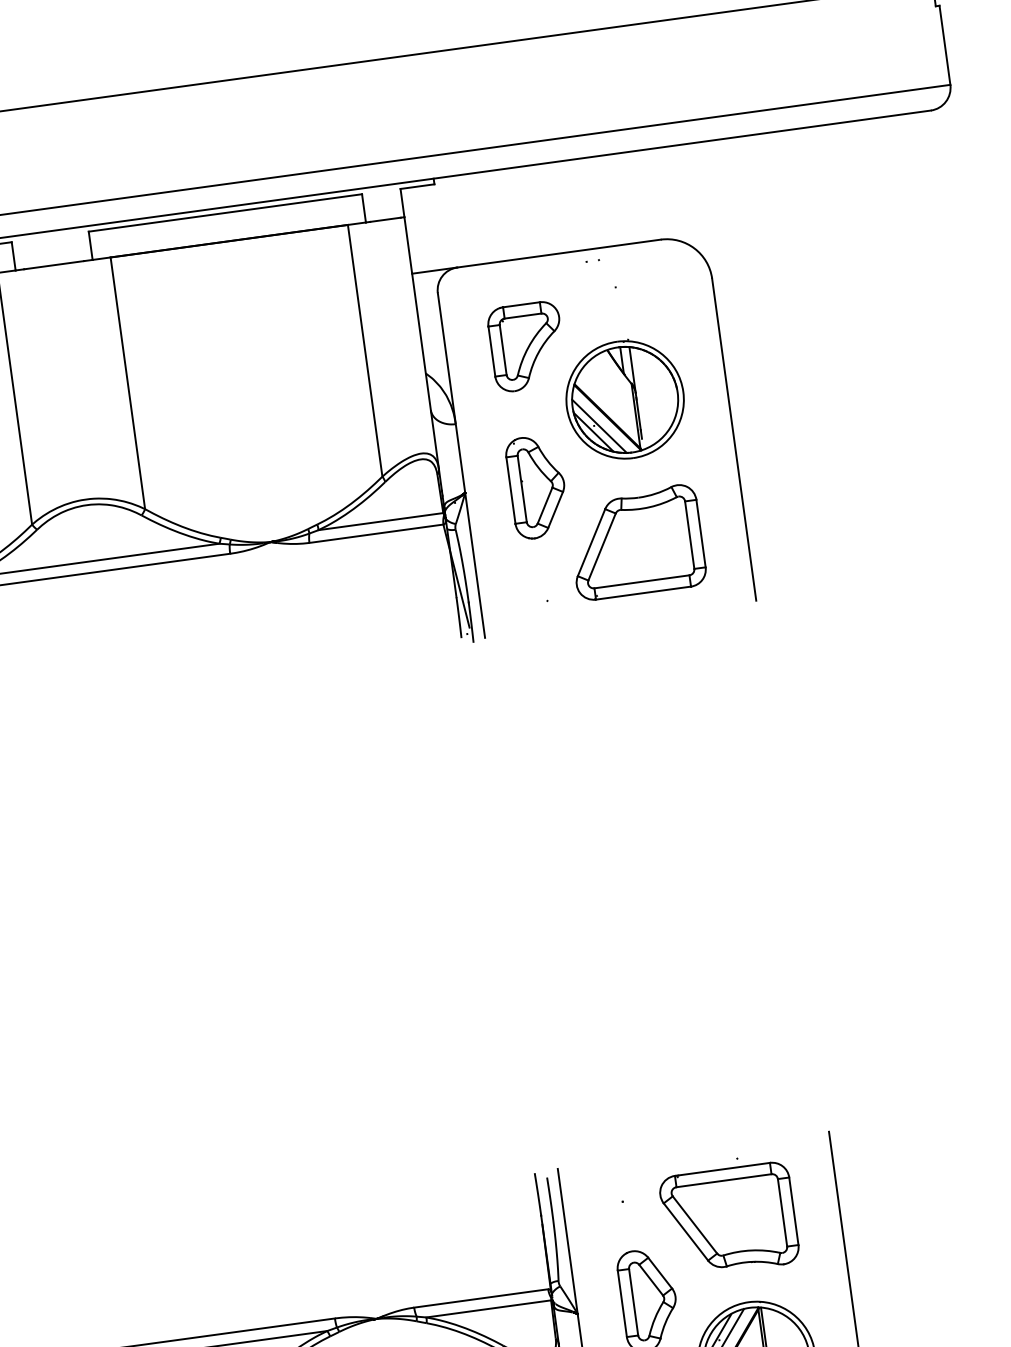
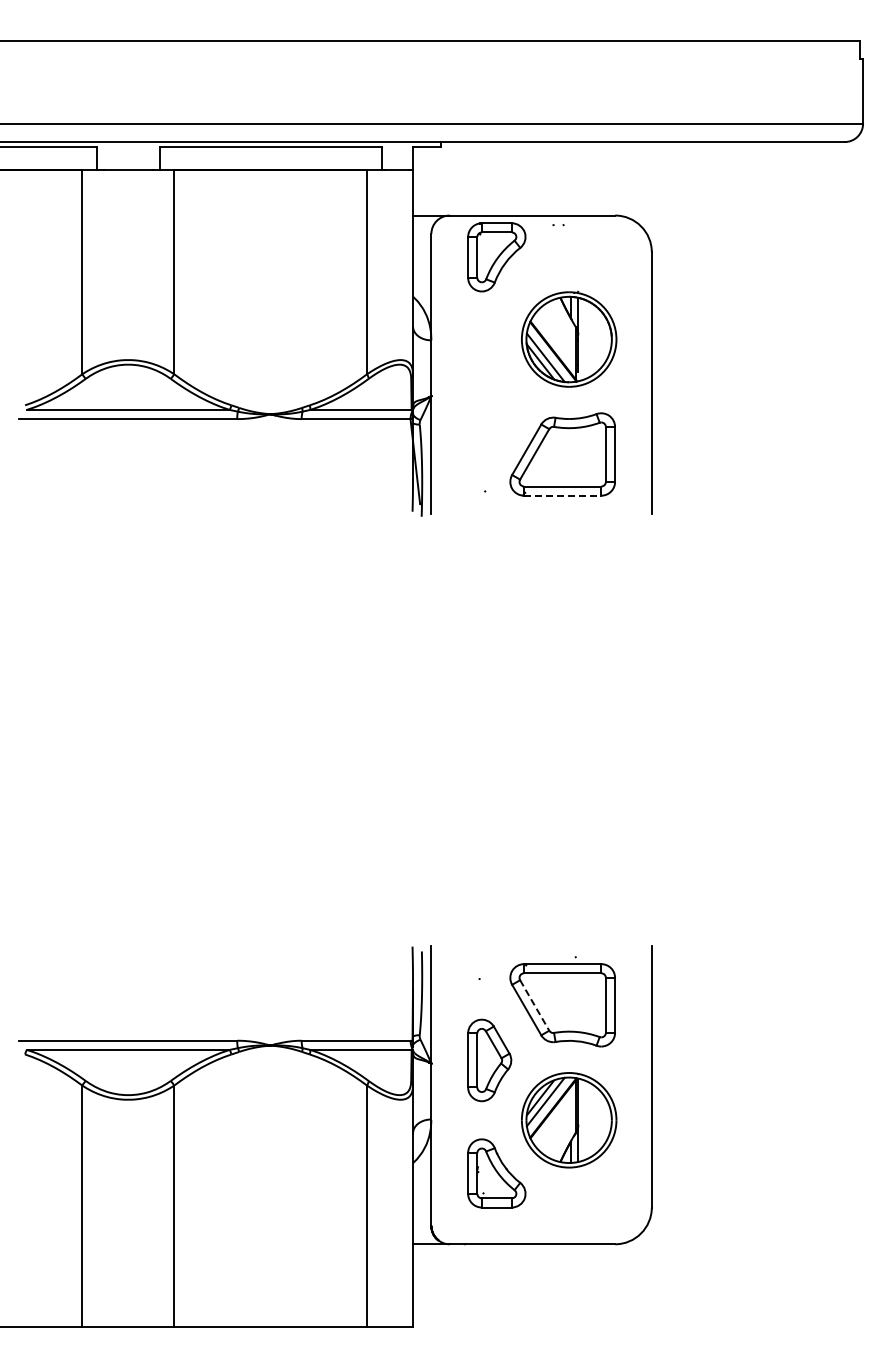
part: (526, 346) -> (496, 257), moved
part: (537, 485) -> (489, 398), removed
line: (643, 592) -> (562, 495), solid -> dashed
line: (694, 1225) -> (534, 1005), solid -> dashed

